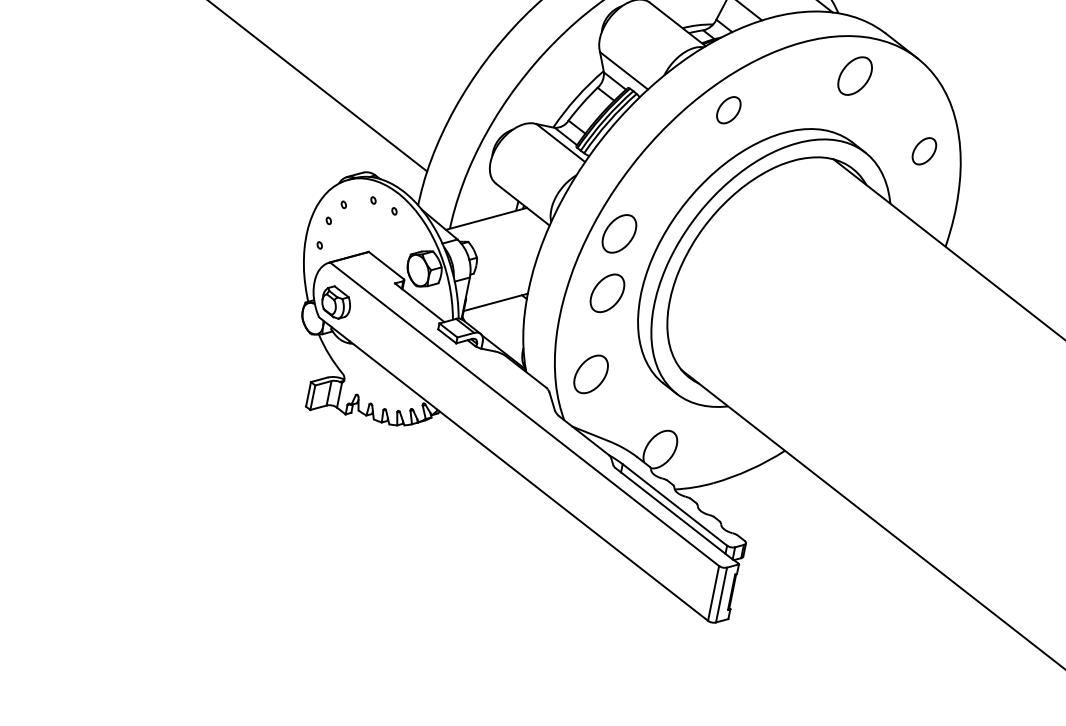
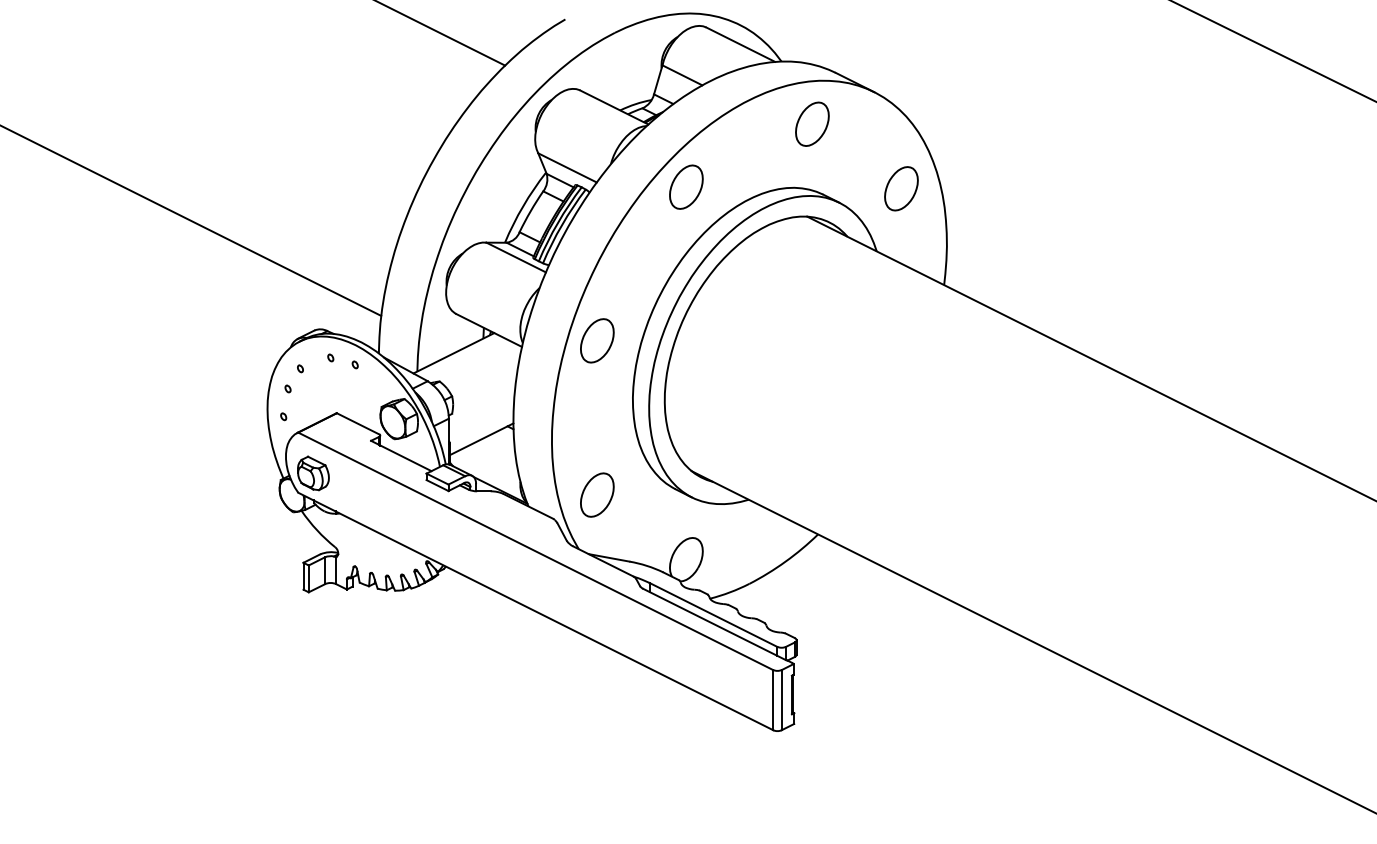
part: (729, 109) -> (686, 186), size x1.43
part: (924, 150) -> (901, 188), size x1.43
part: (607, 292) -> (597, 405), removed

